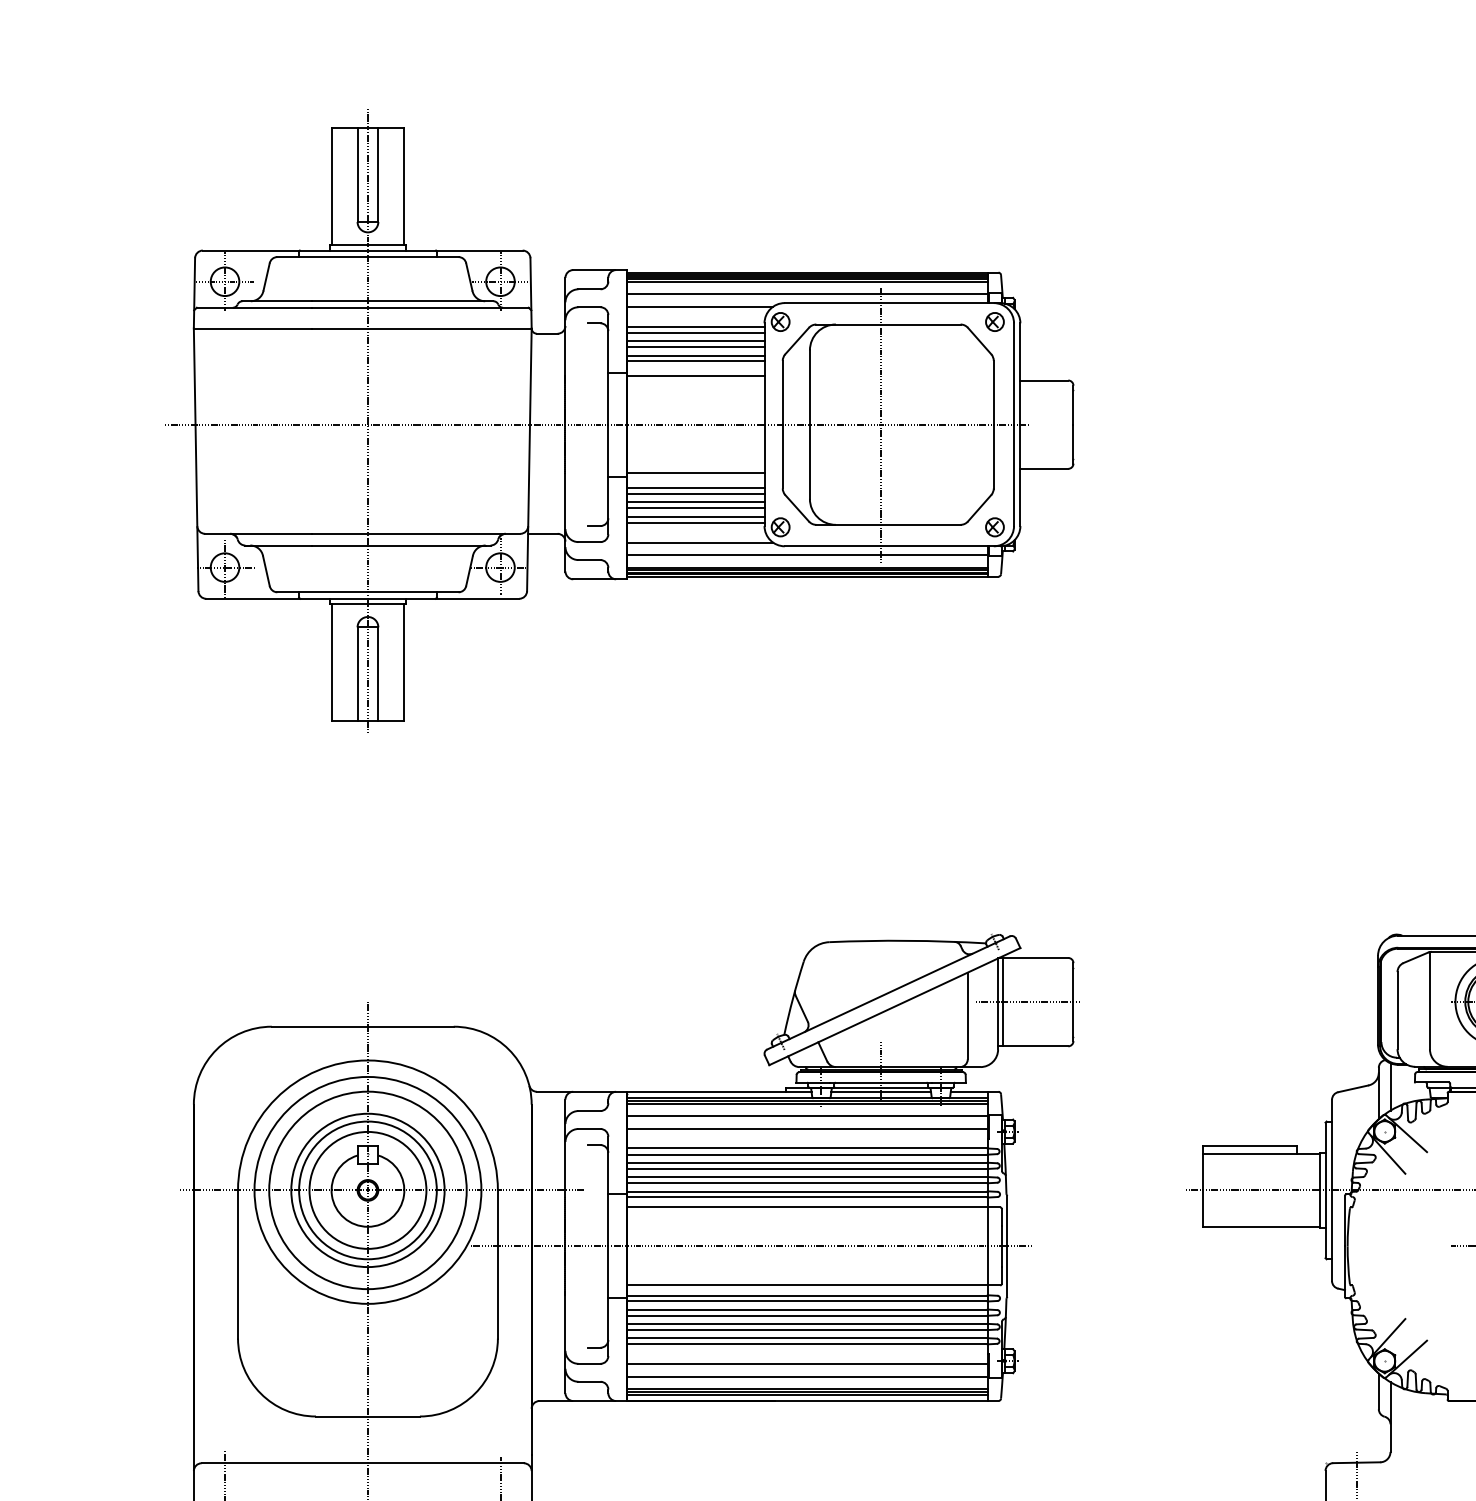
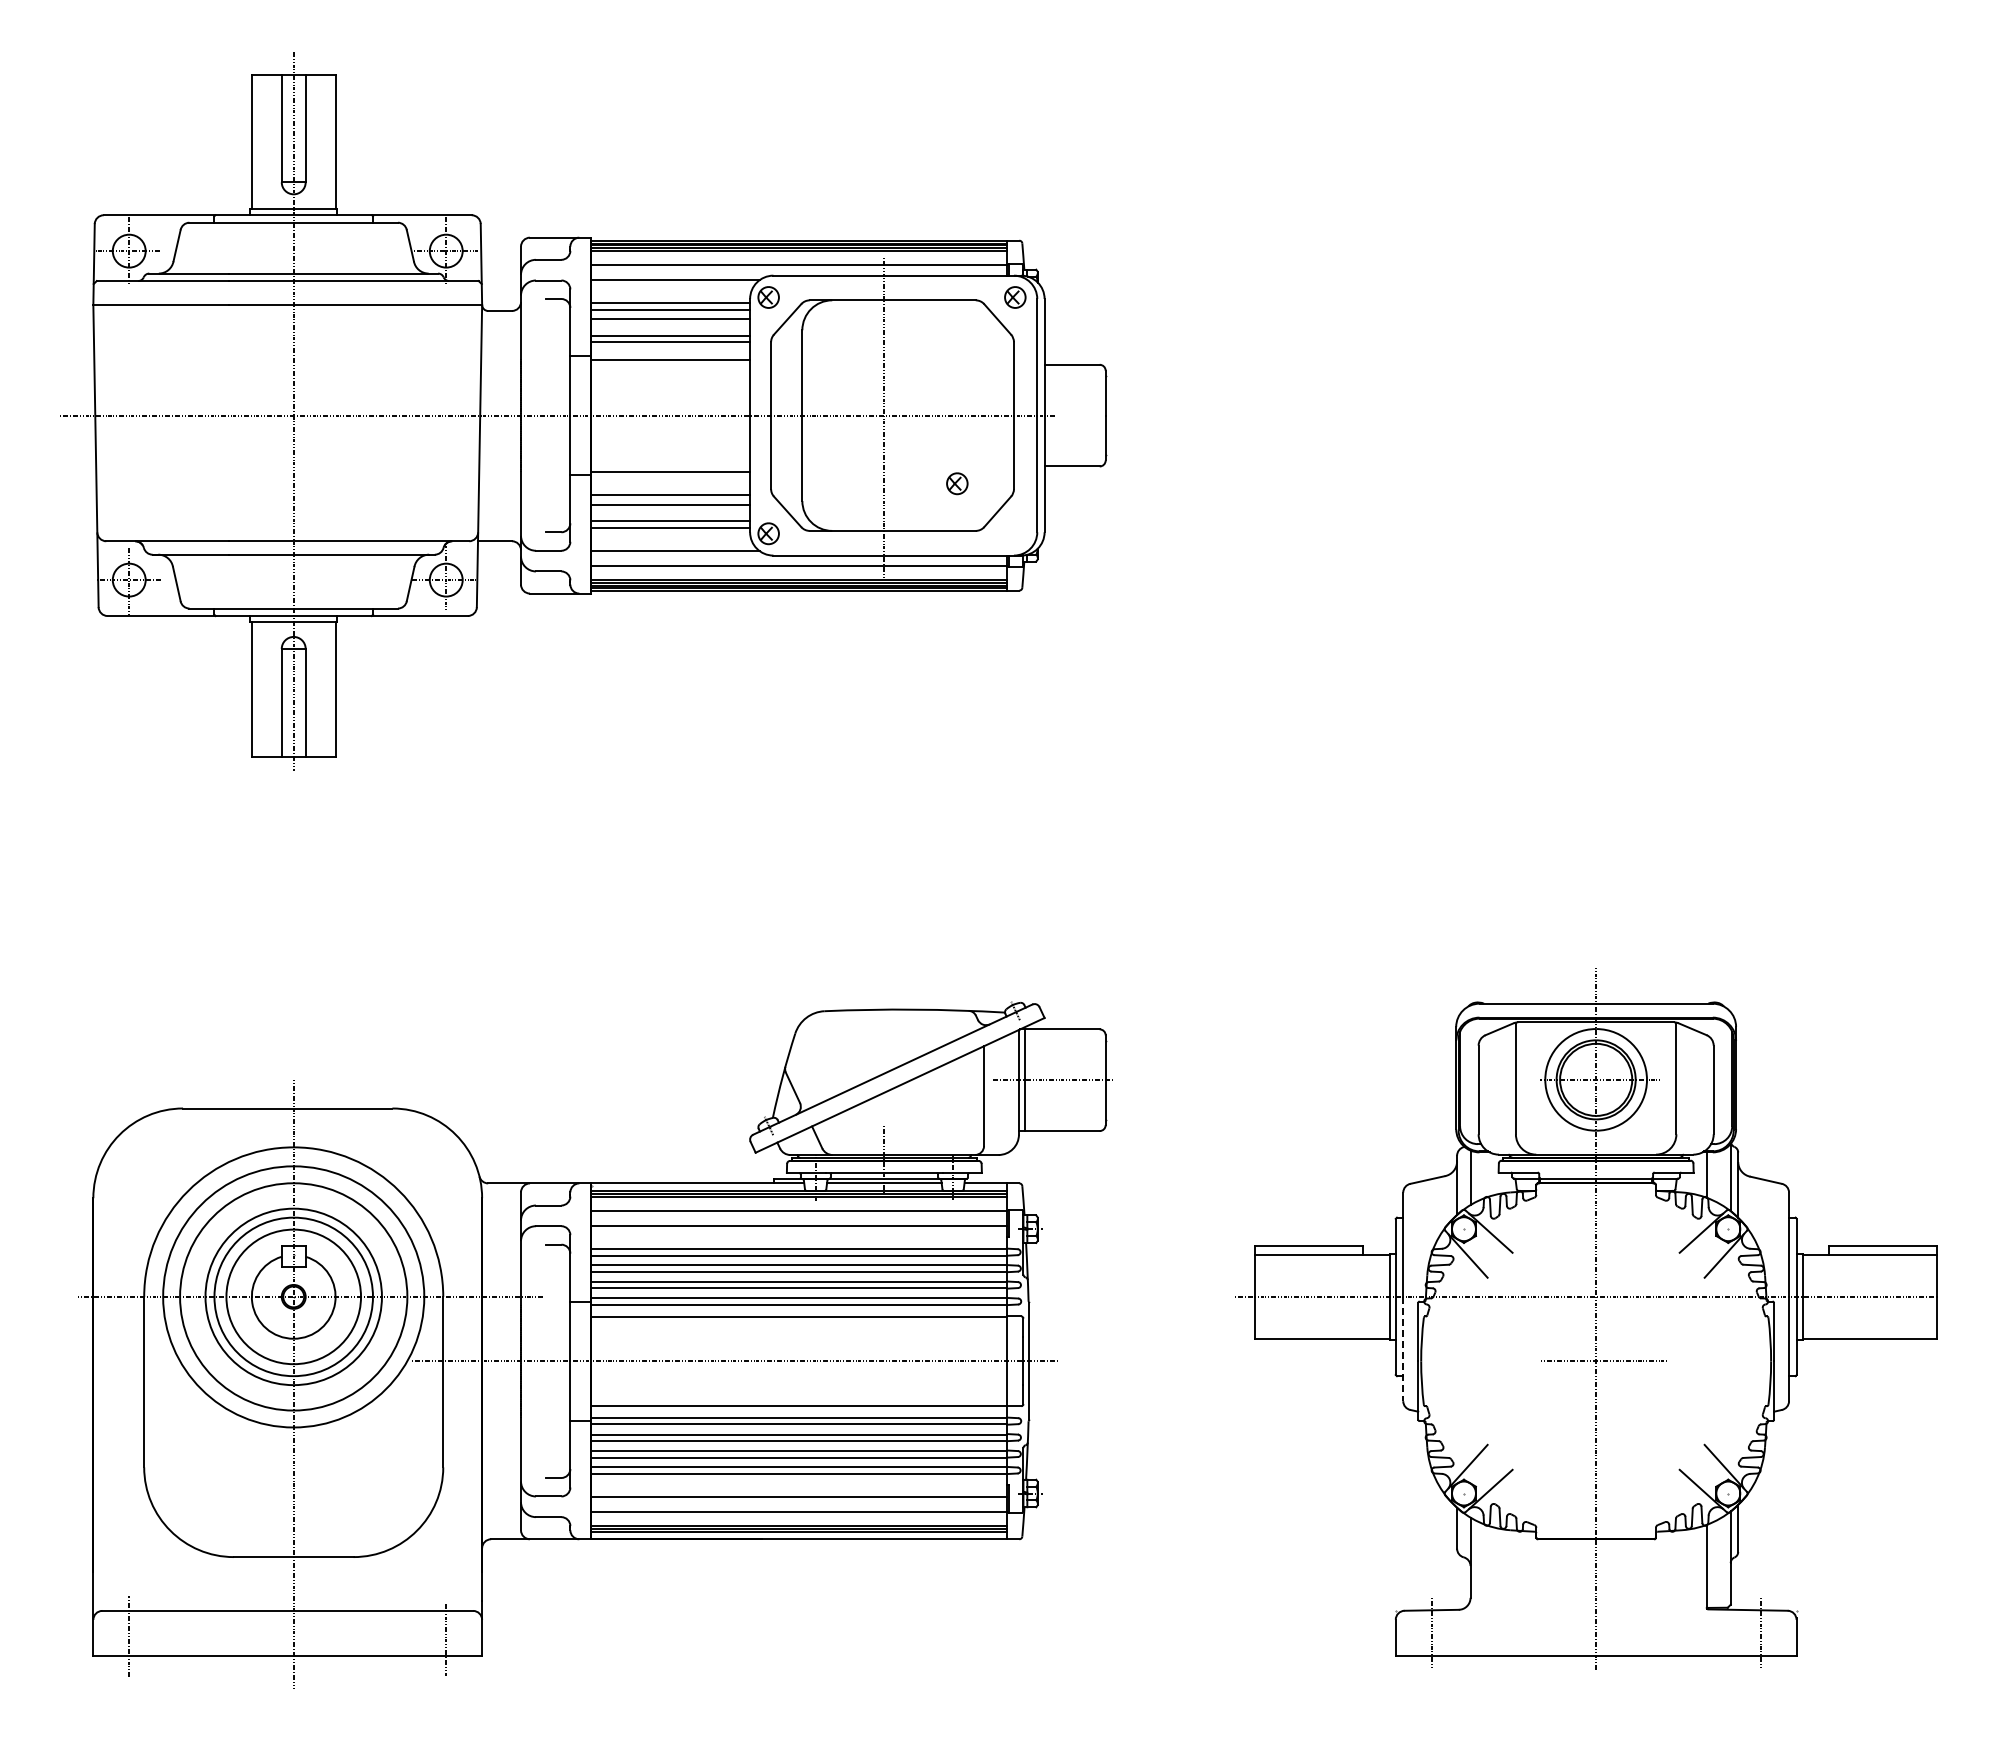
line: (695, 347) -> (670, 326), removed
line: (695, 487) -> (670, 488), removed
line: (695, 507) -> (670, 511), removed
part: (995, 527) -> (957, 483), moved
line: (1332, 1236) -> (1403, 1349), solid -> dashed

